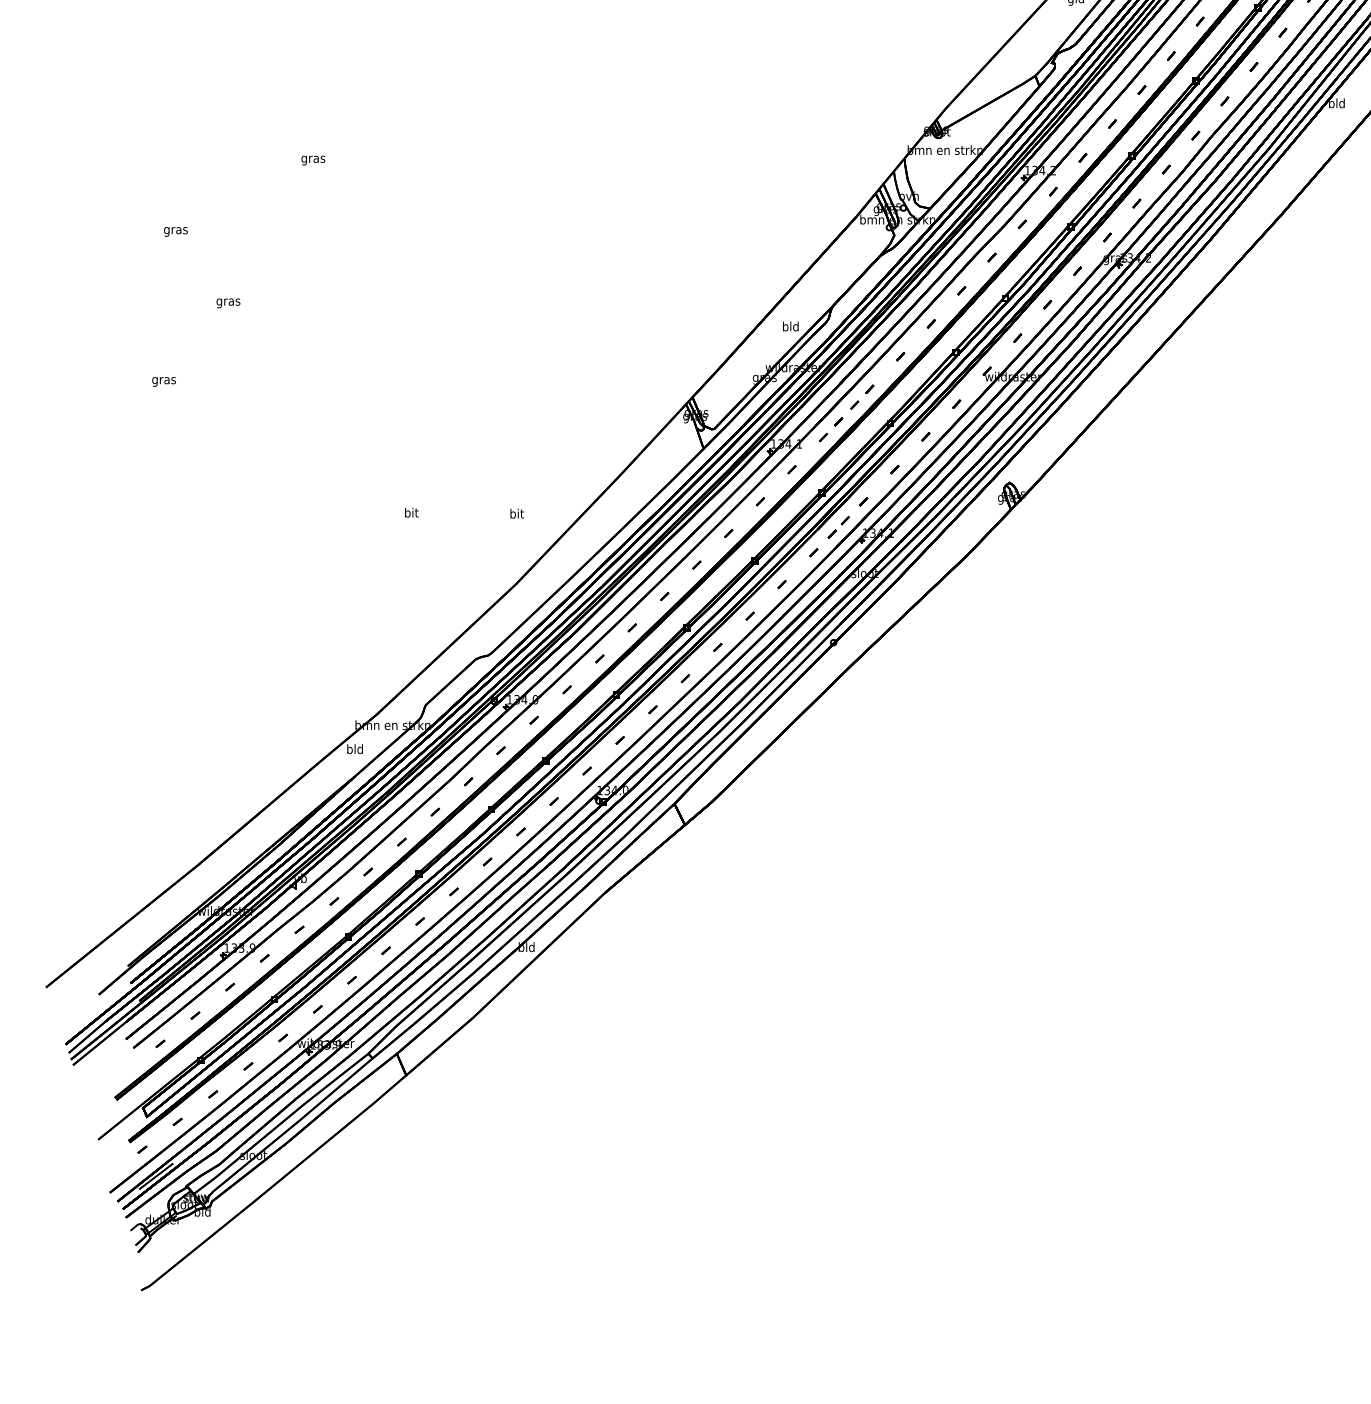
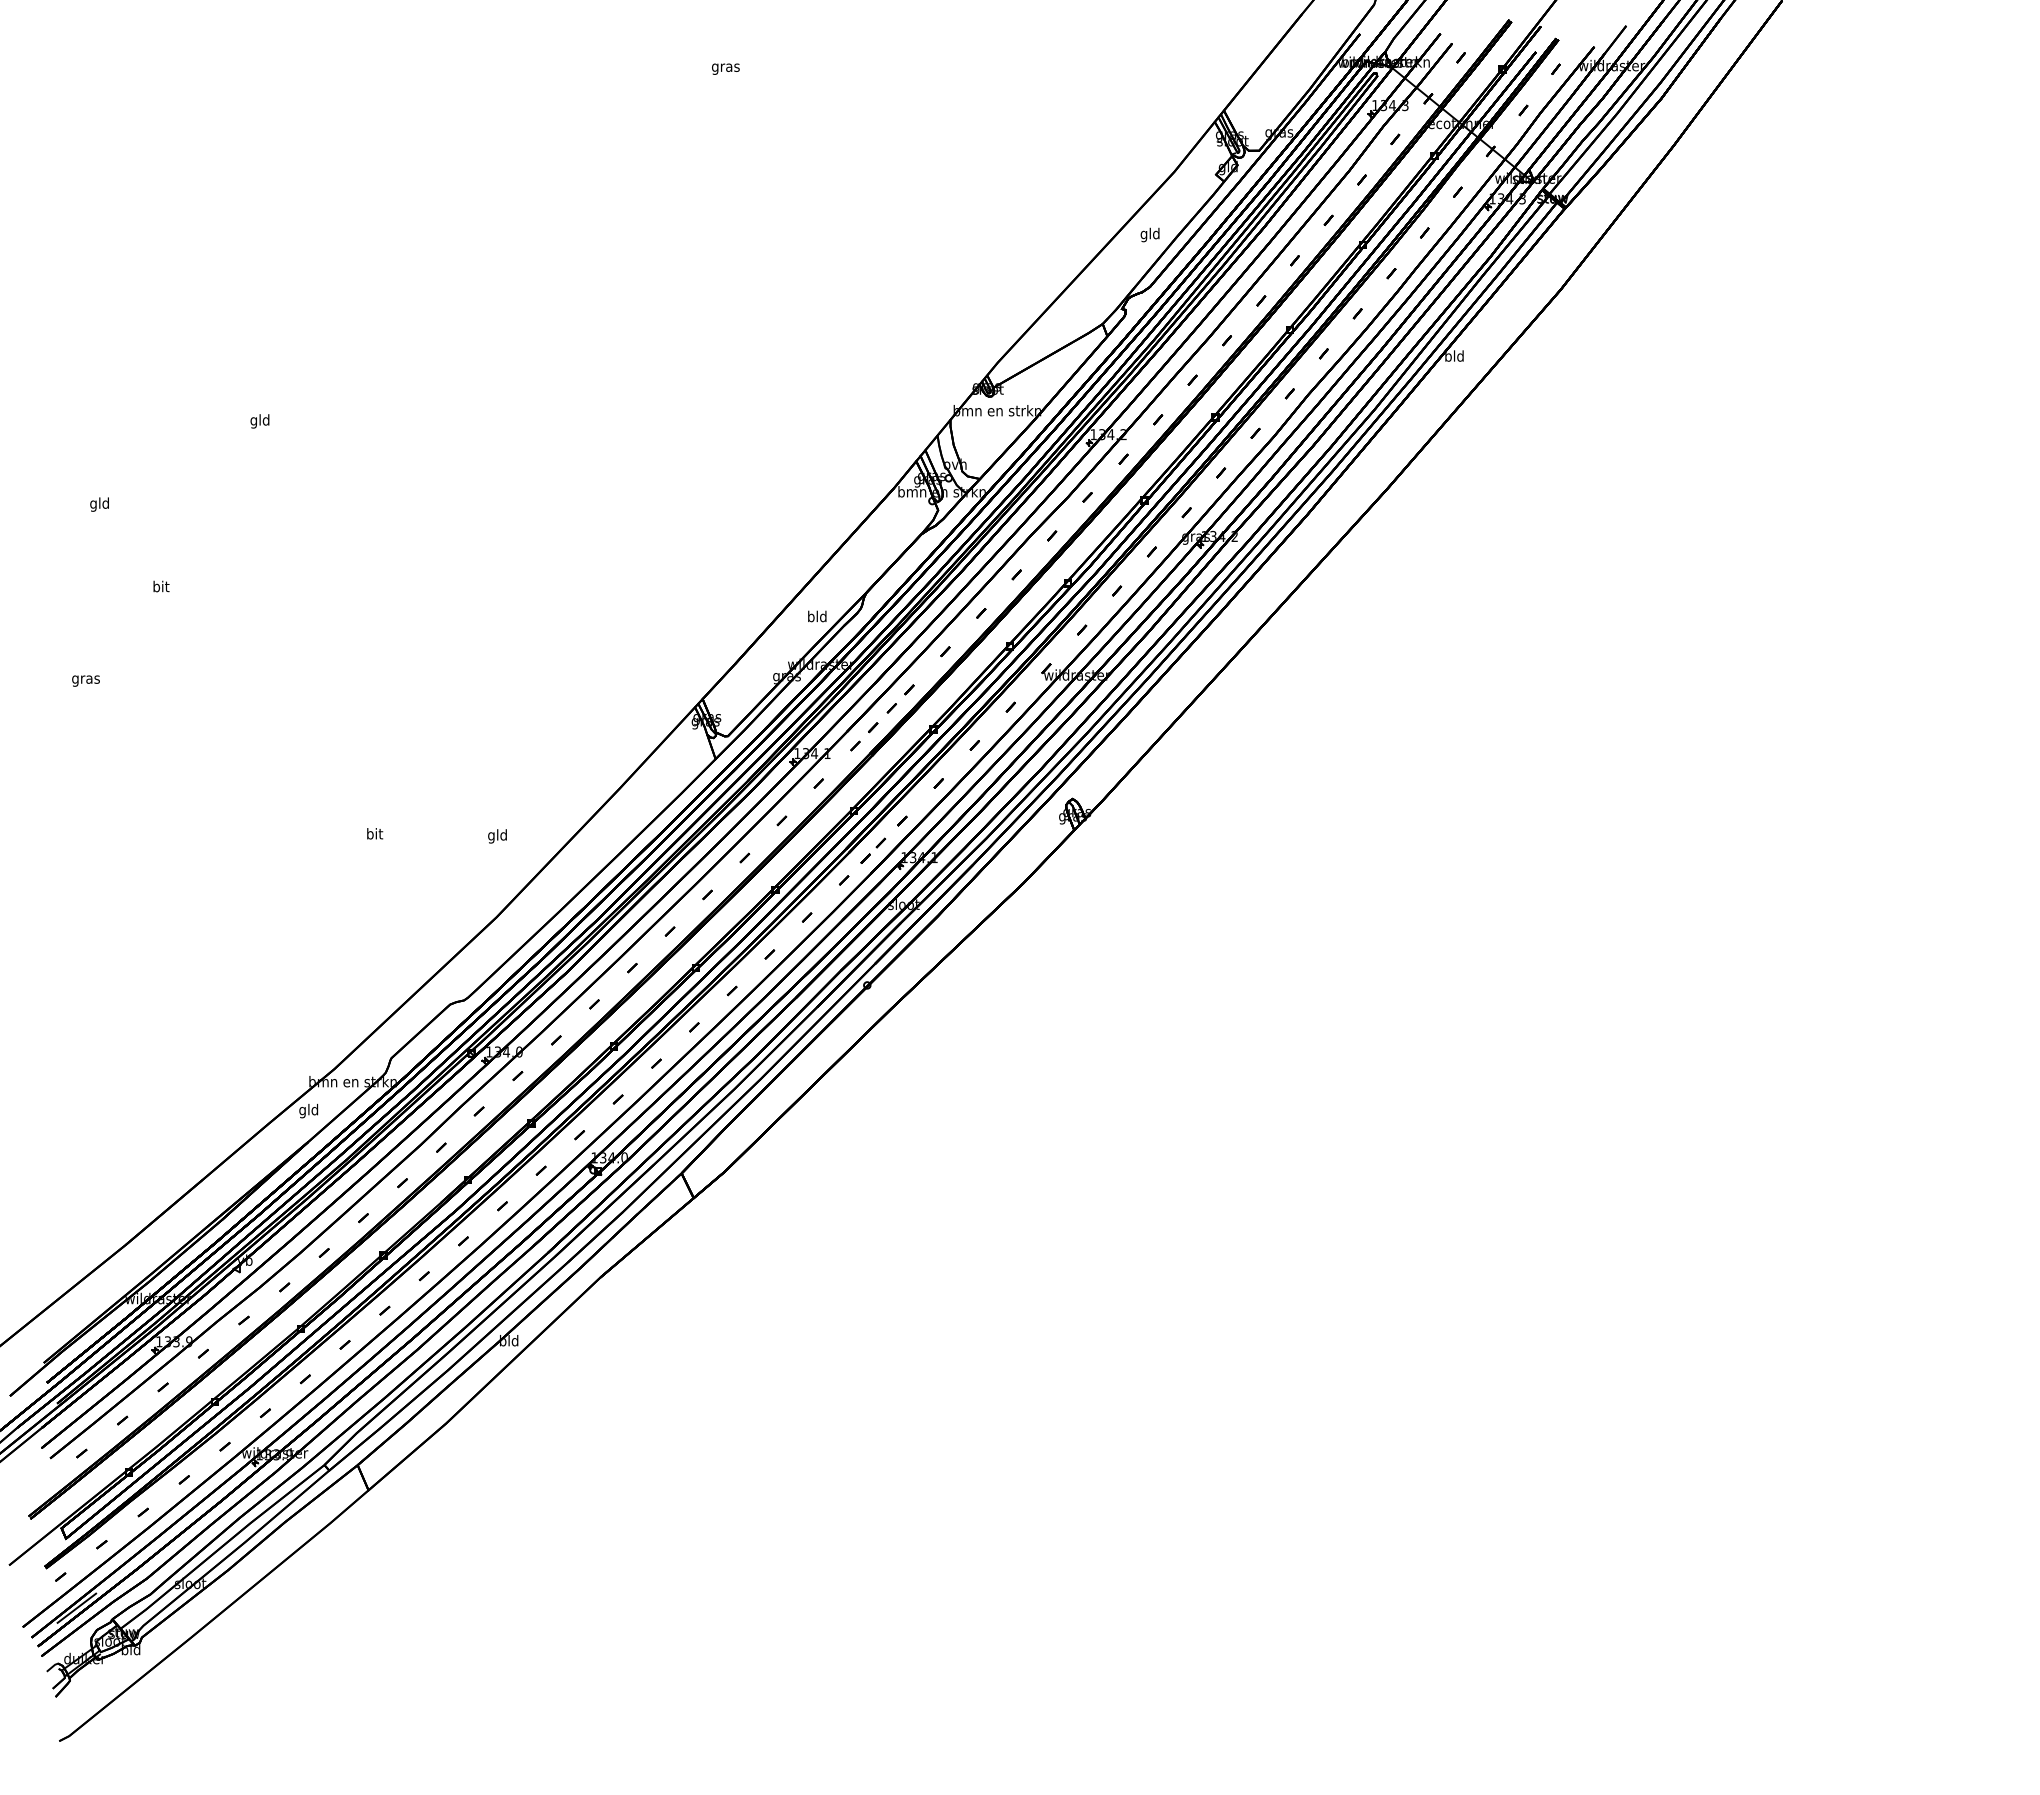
text: (313, 159) -> (260, 421), gras -> gld
text: (175, 230) -> (99, 504), gras -> gld
text: (227, 301) -> (160, 587), gras -> bit
text: (516, 515) -> (497, 836), bit -> gld
text: (349, 749) -> (302, 1110), bld -> gld

